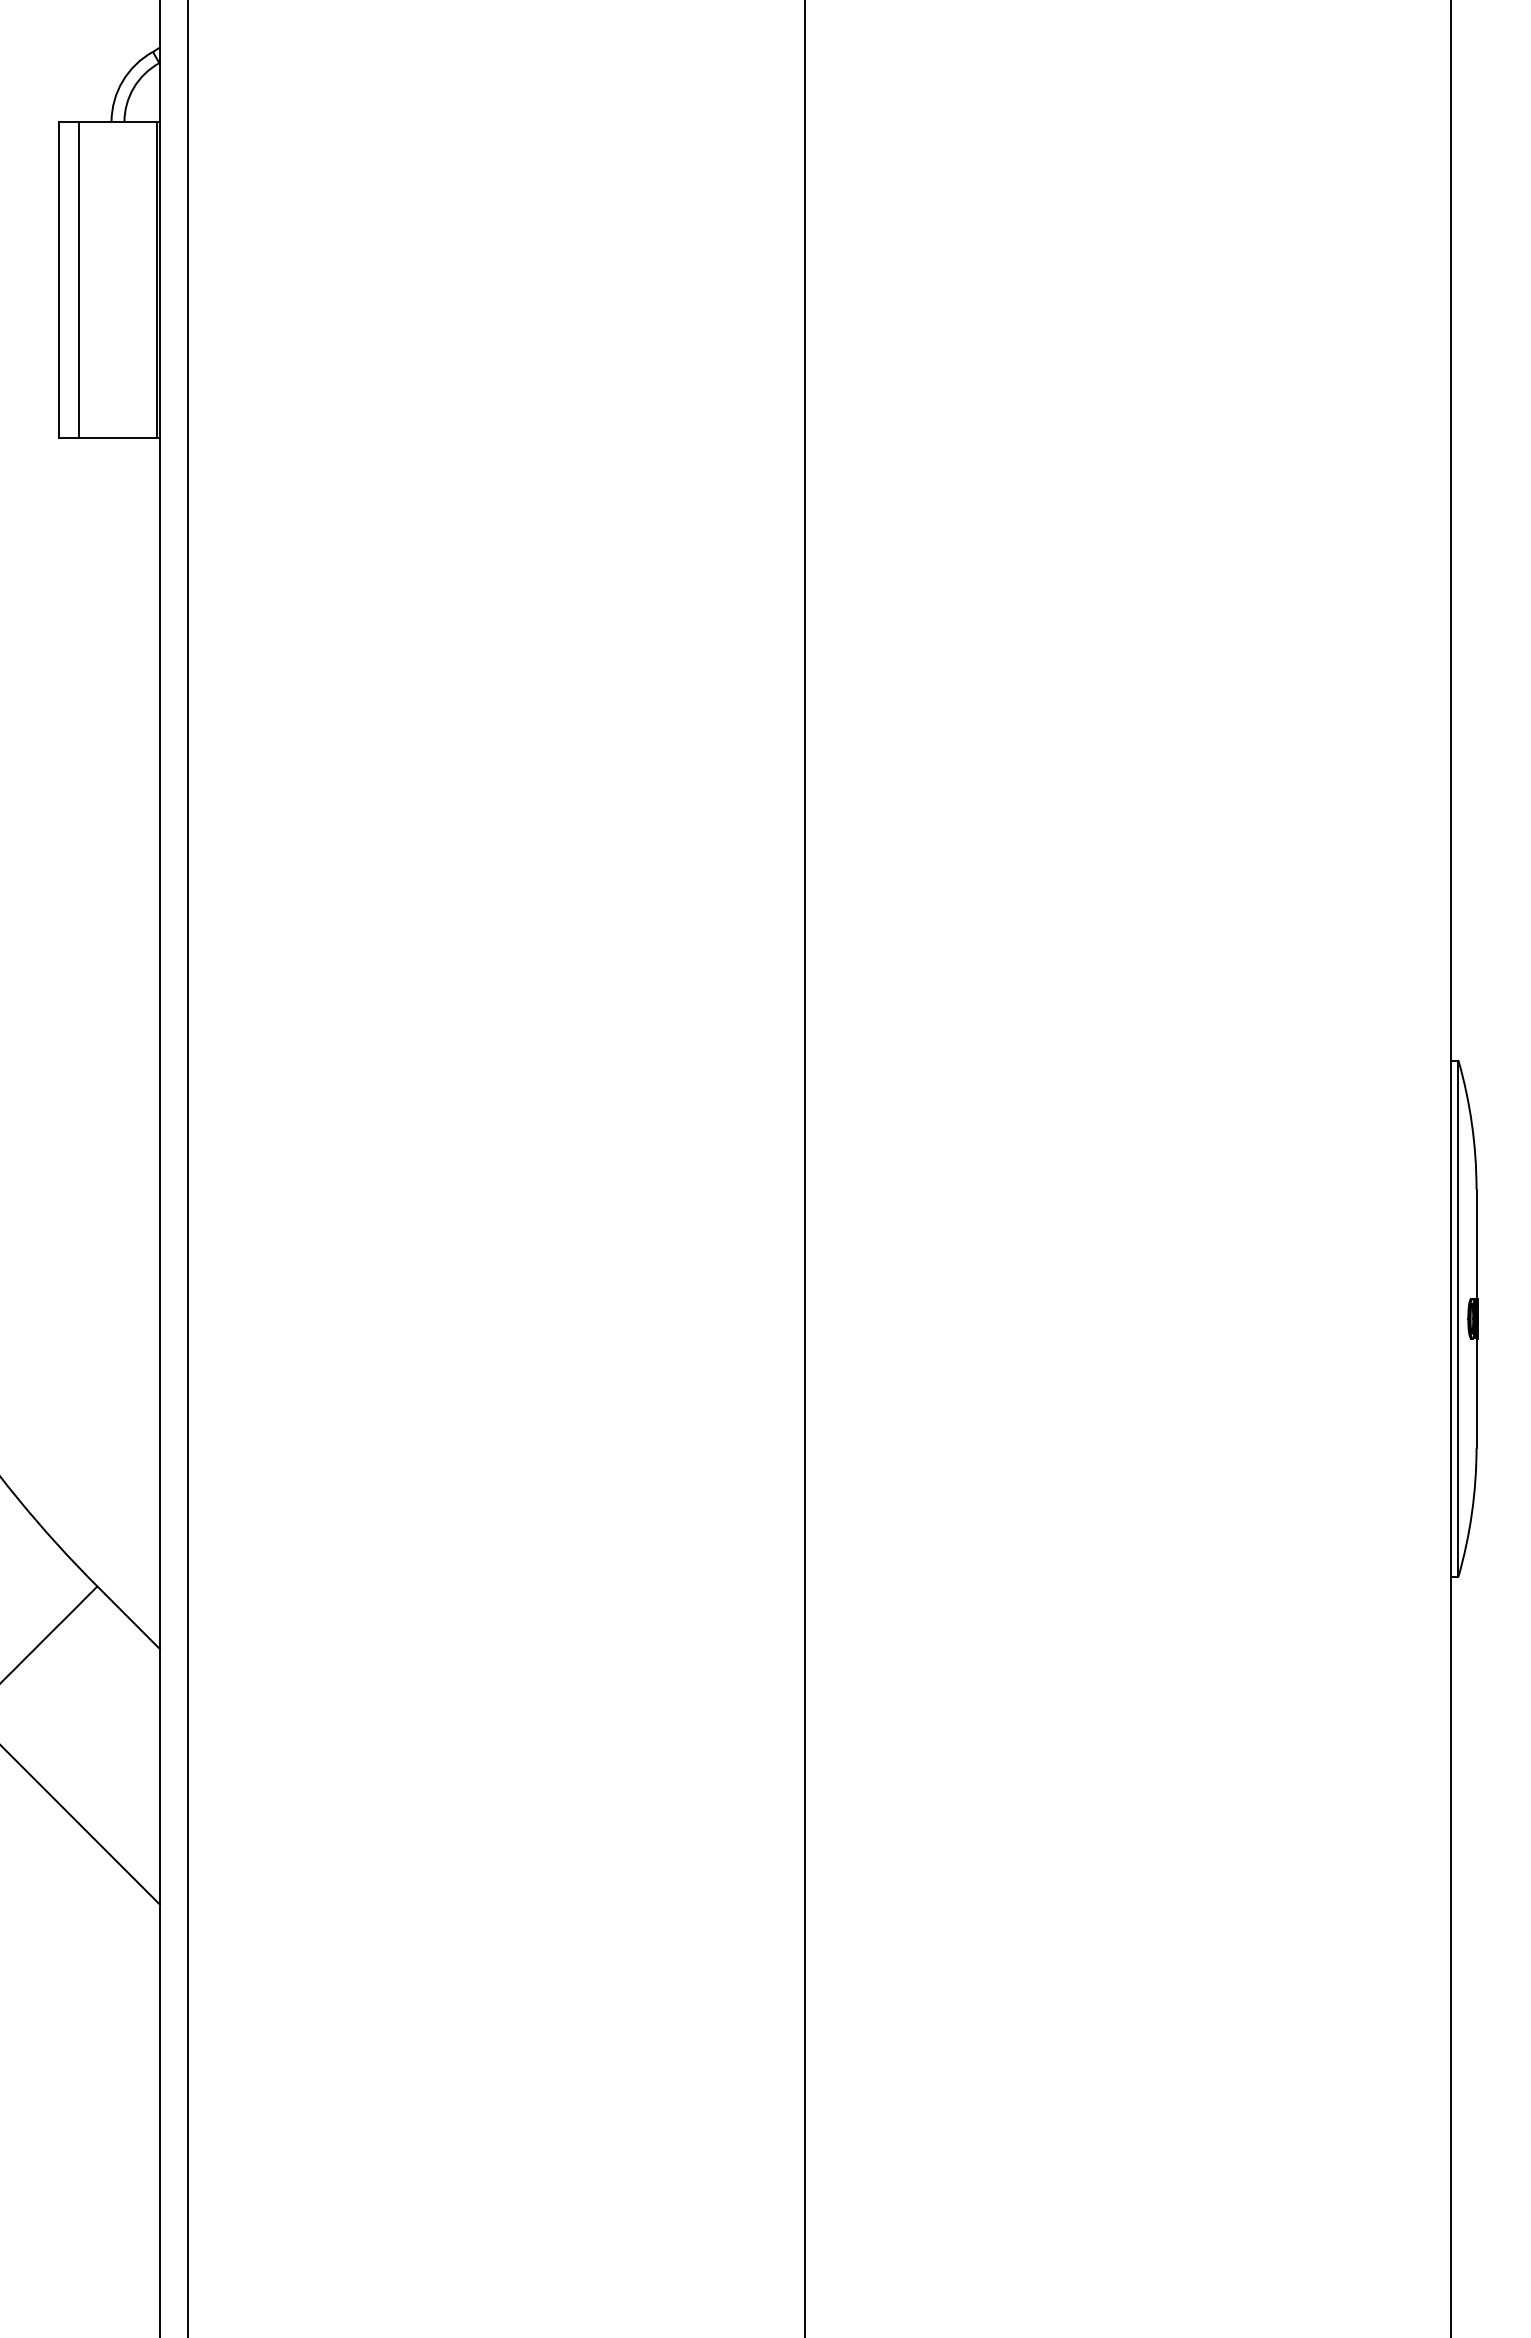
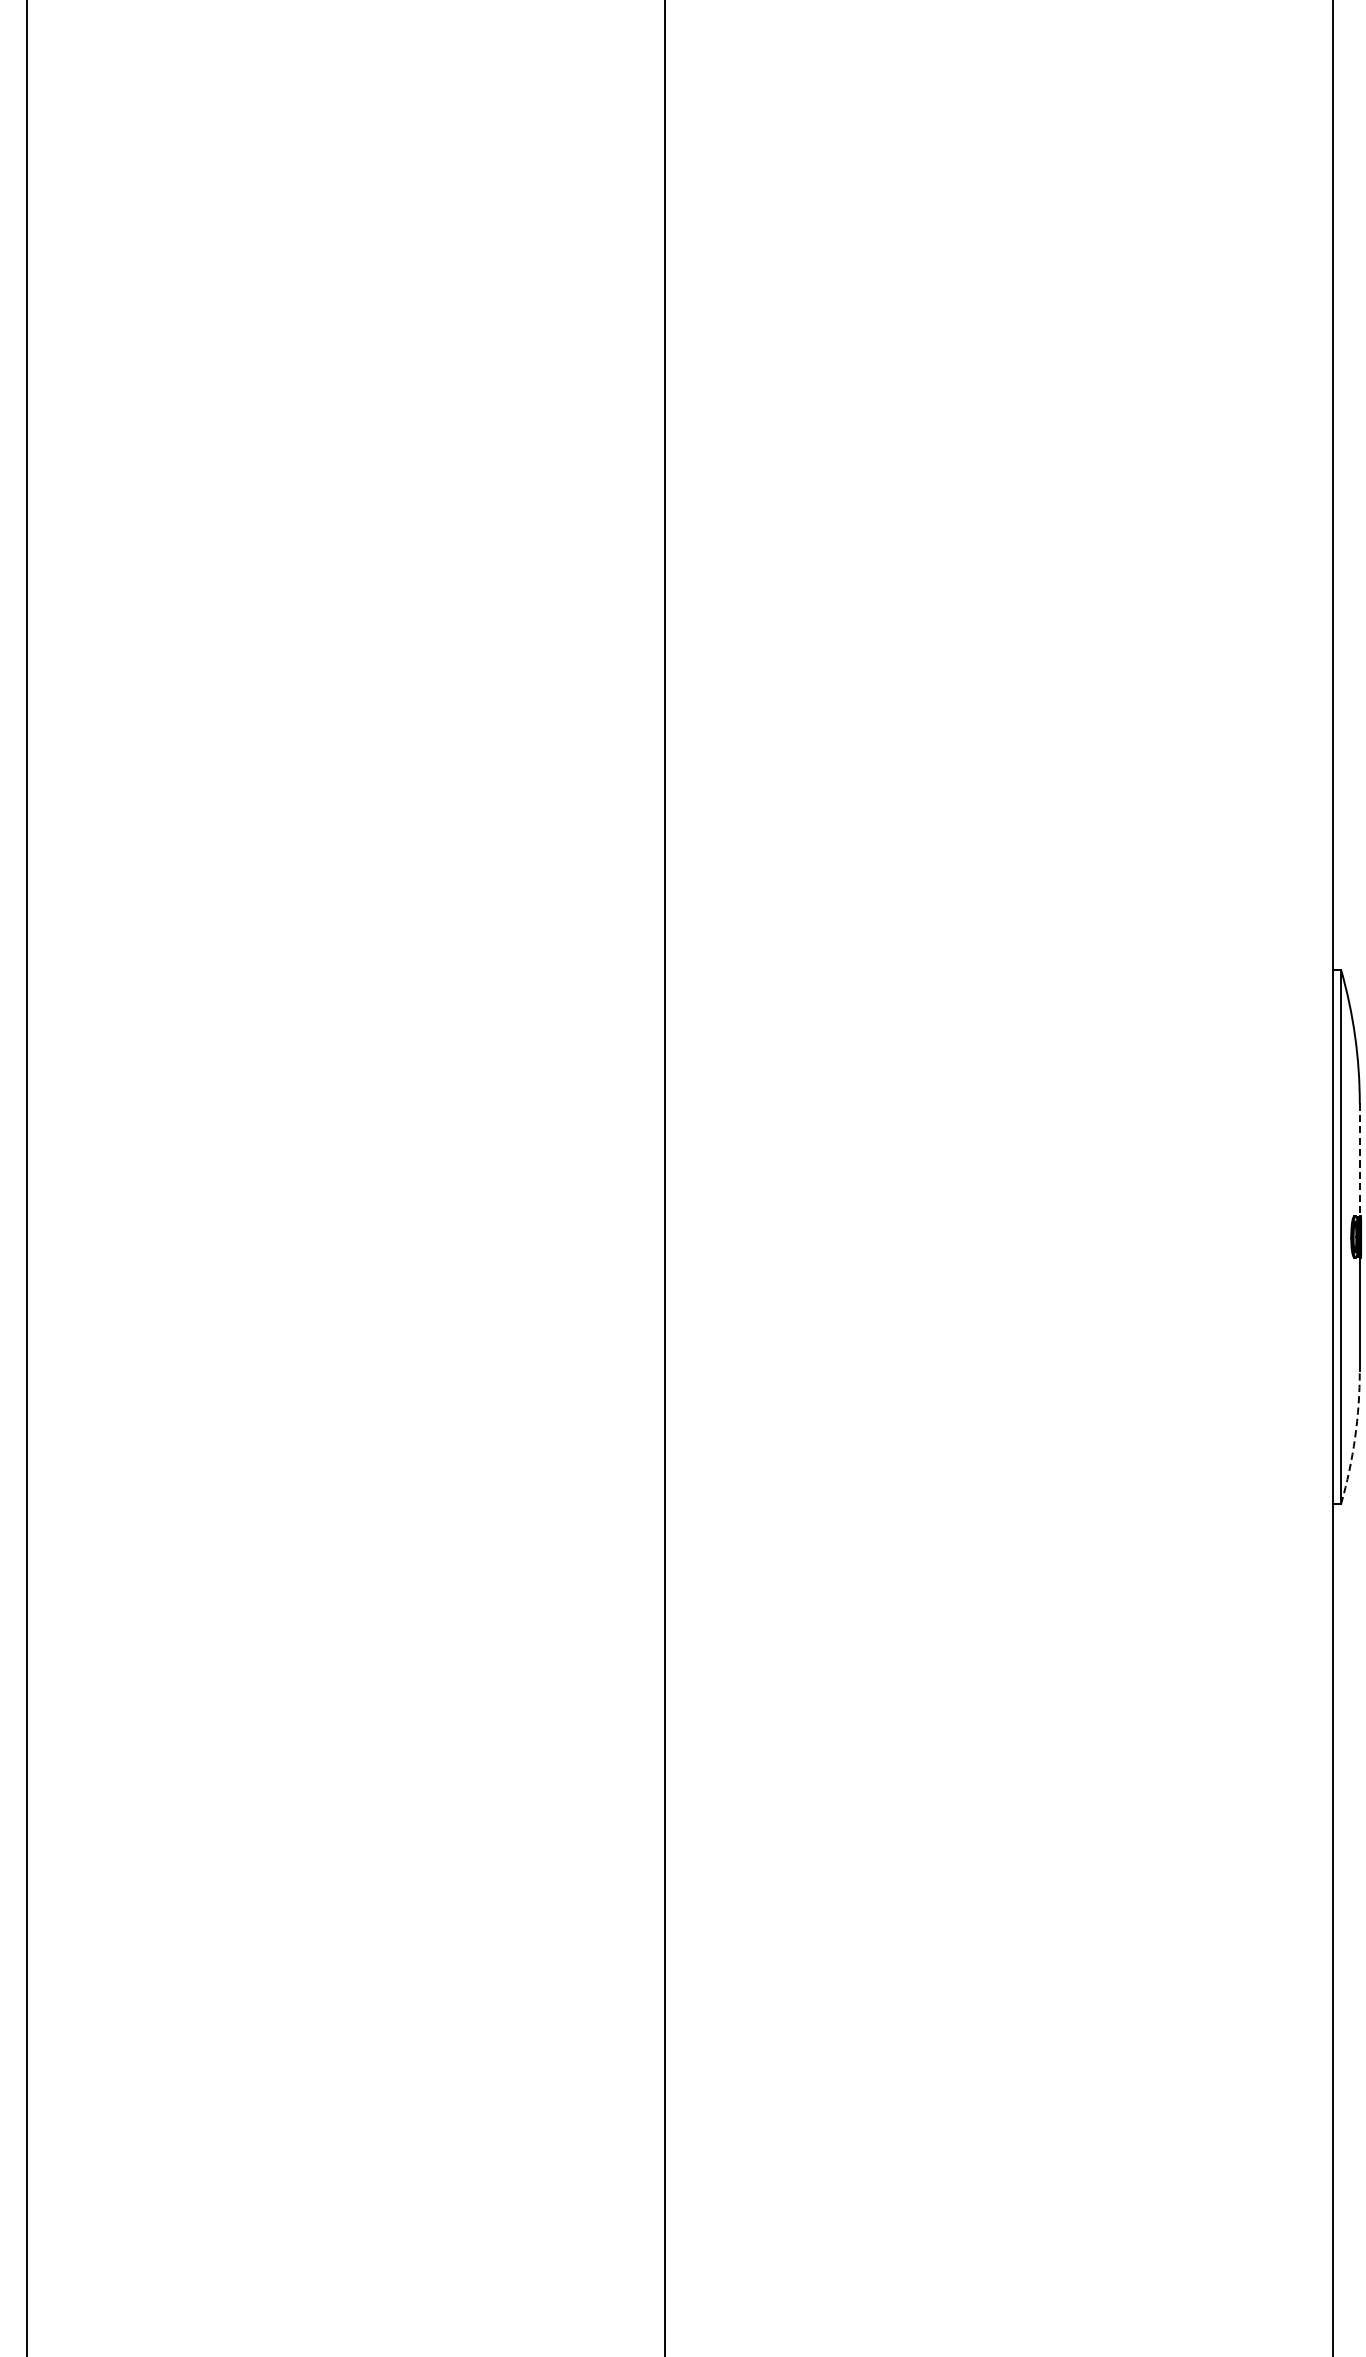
line: (1476, 1244) -> (1359, 1160), solid -> dashed
arc: (1472, 1512) -> (1355, 1437), solid -> dashed

